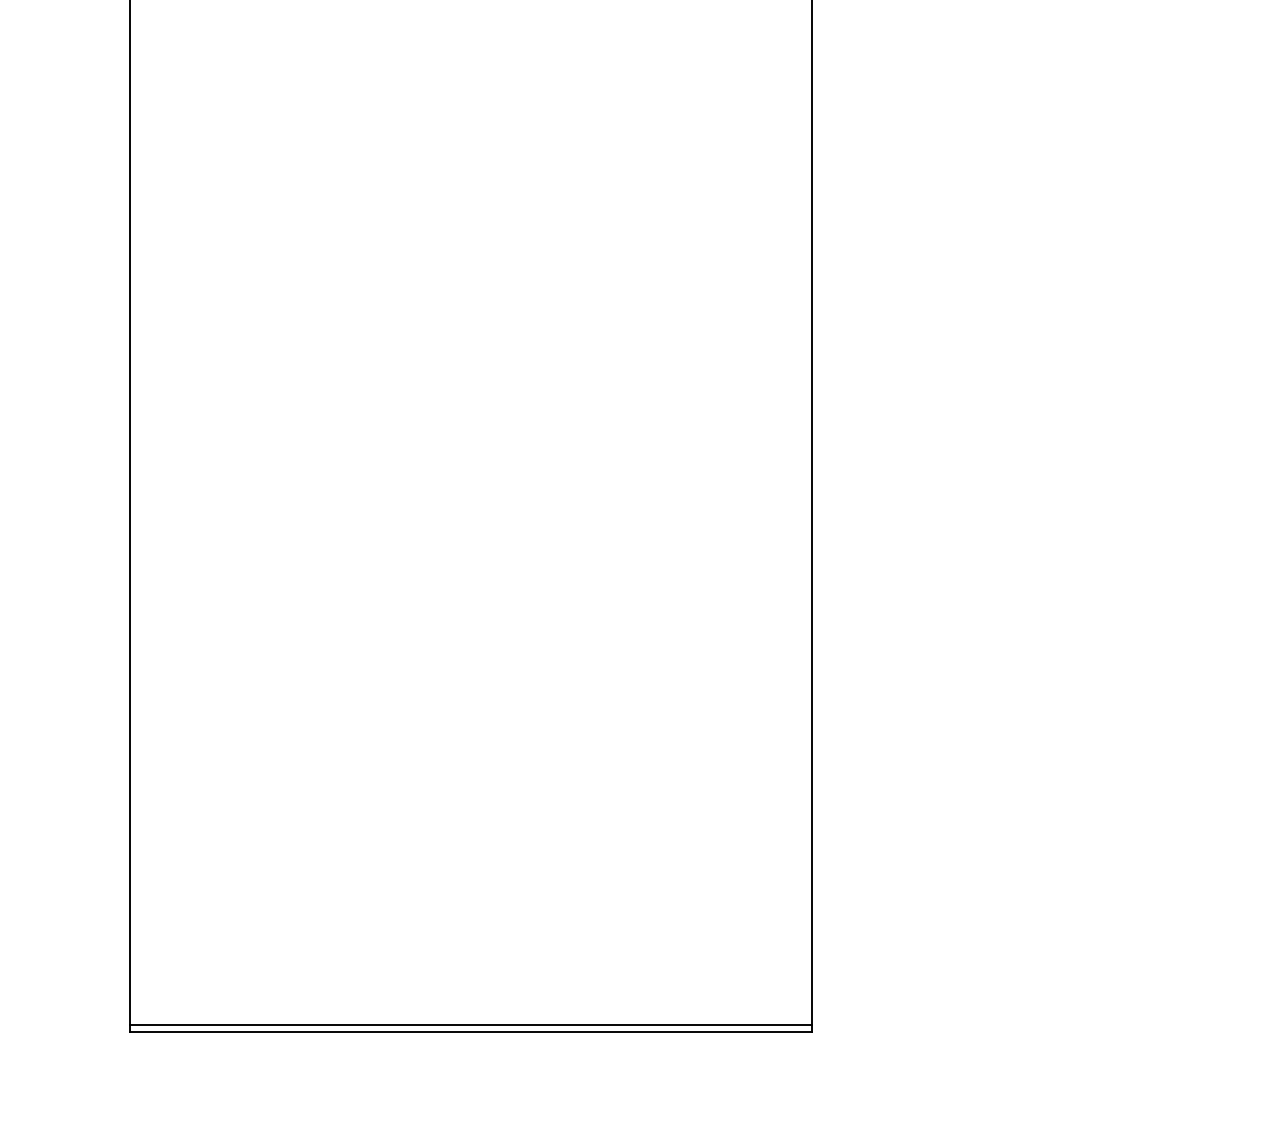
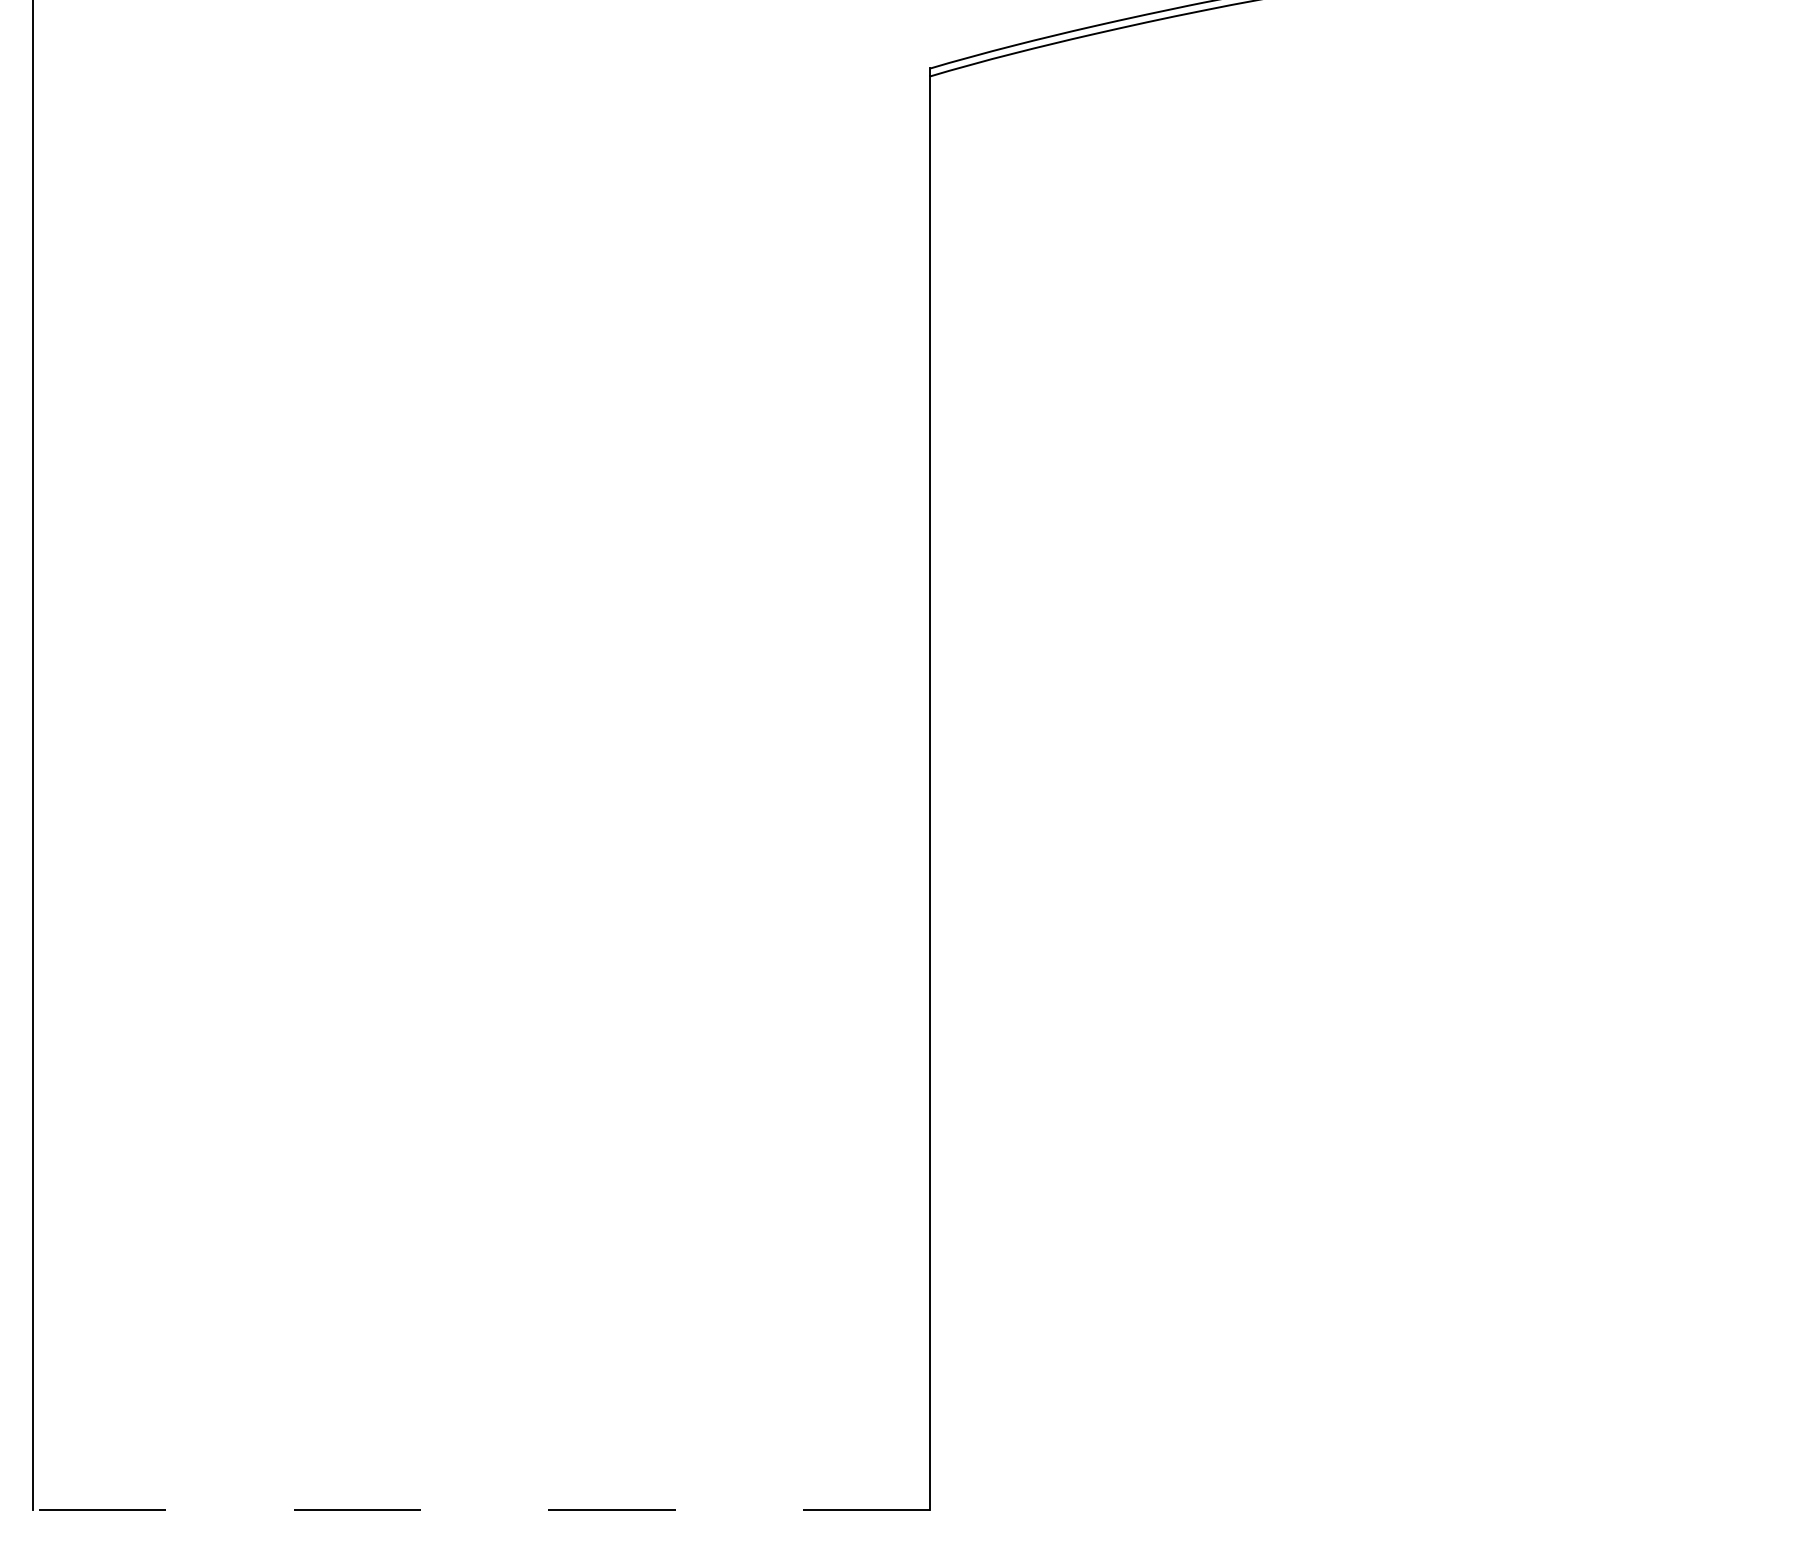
line: (471, 1025) -> (481, 1500), removed
line: (471, 1032) -> (481, 1509), solid -> dashed

